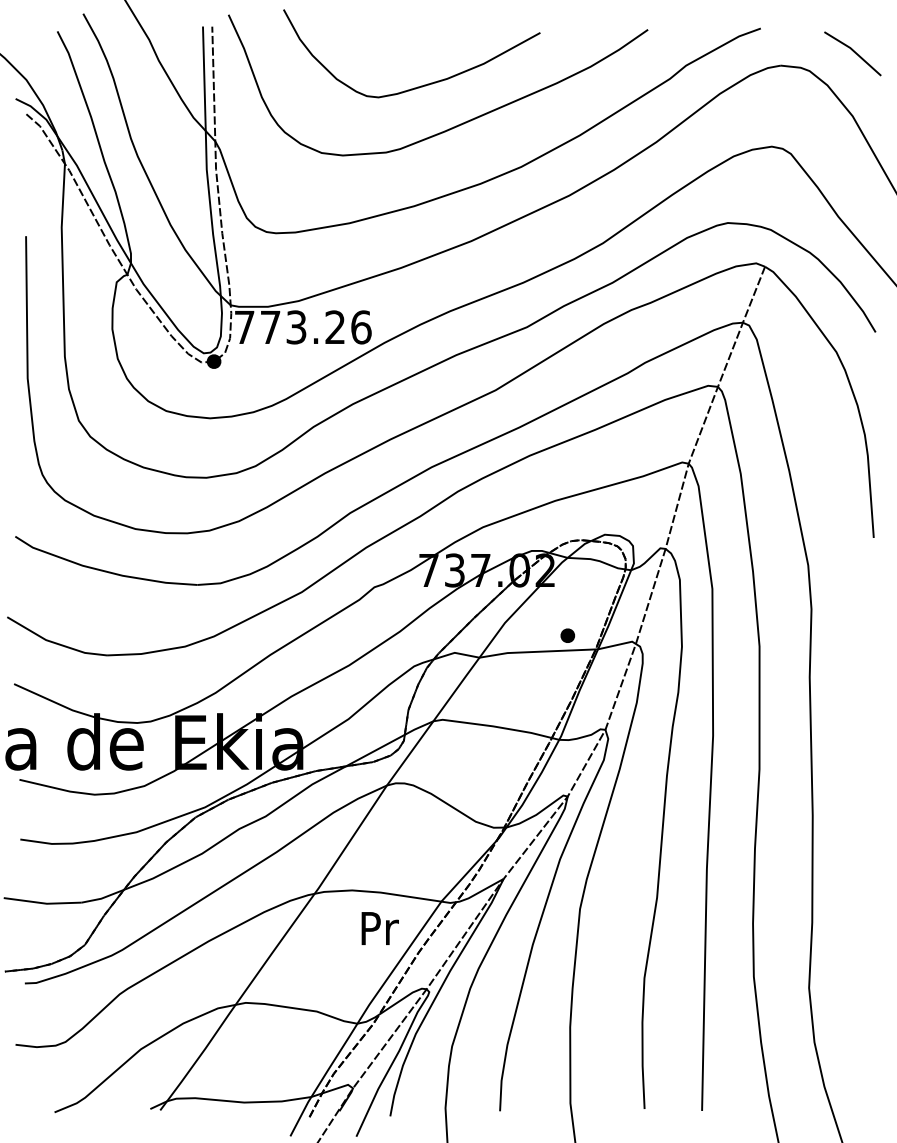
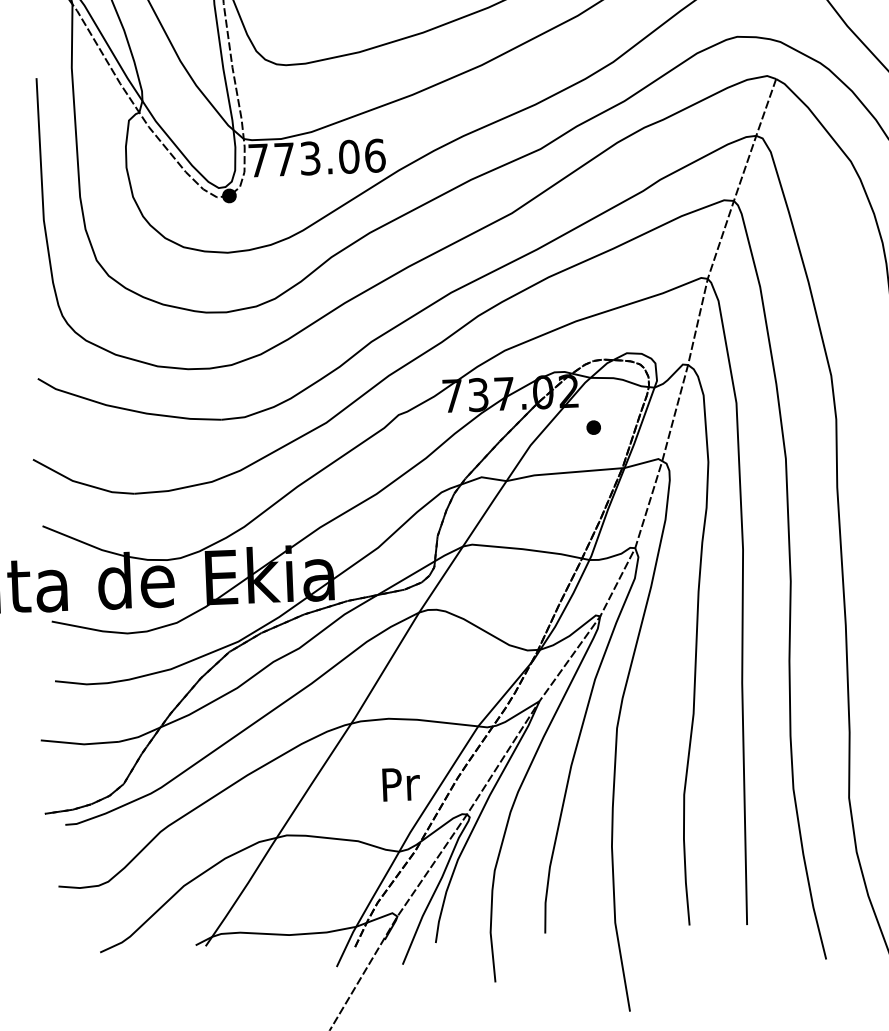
text: (335, 327) -> (349, 156), 773.26 -> 773.06
part: (567, 635) -> (593, 427), moved
text: (379, 928) -> (400, 784), moved

